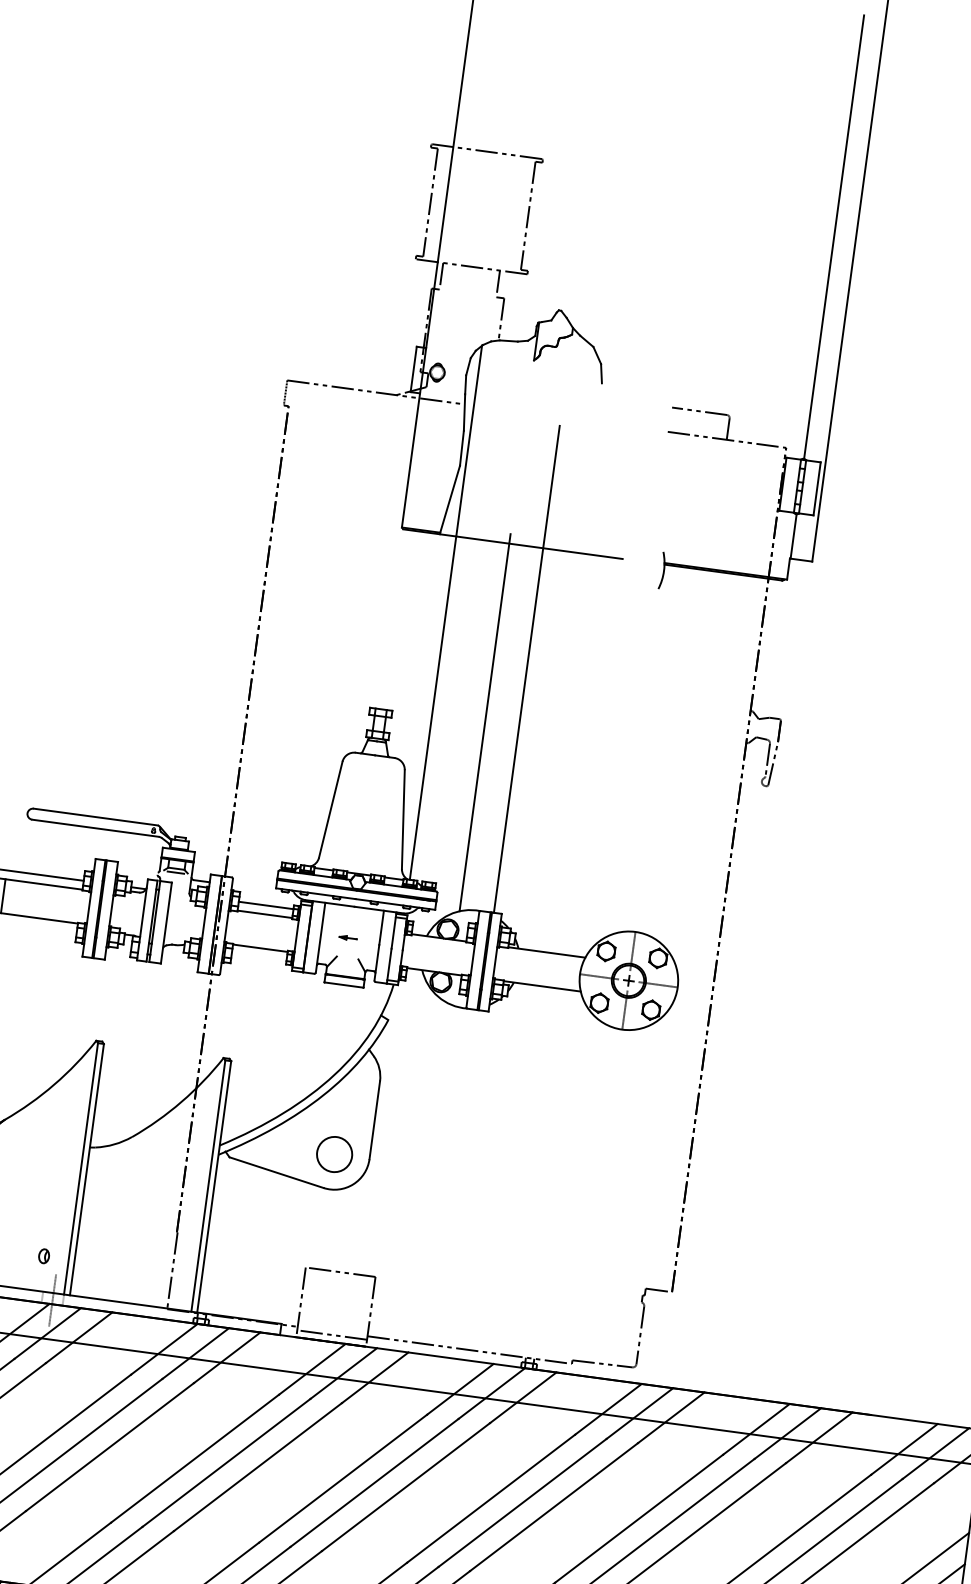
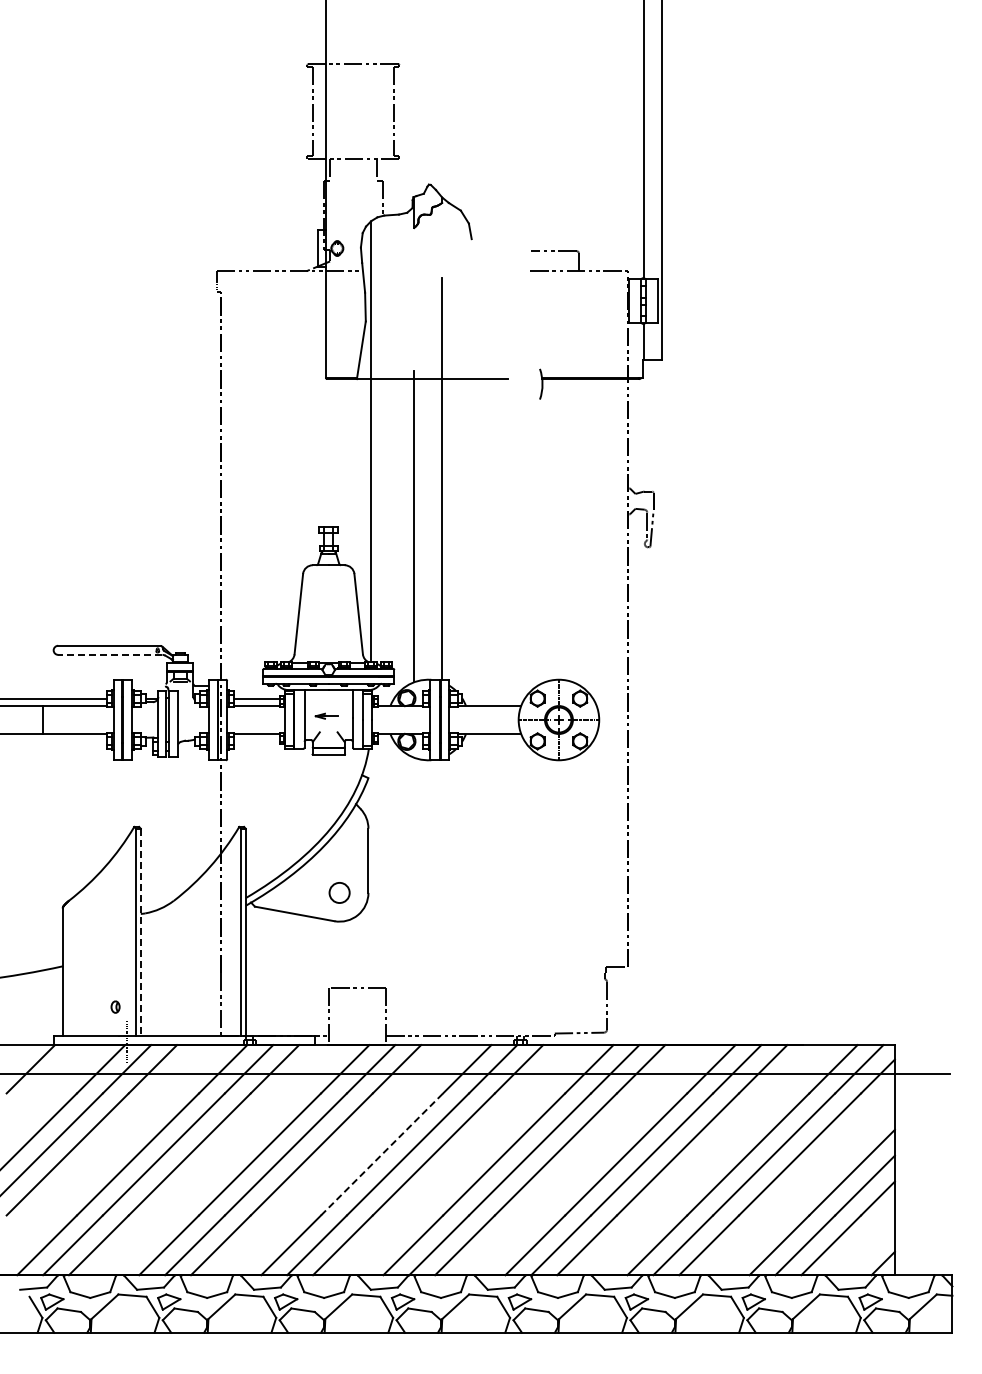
line: (94, 827) -> (109, 654), solid -> dashed
part: (347, 937) -> (326, 715), size x1.6
circle: (334, 1154) -> (339, 892), size x0.7
line: (86, 1169) -> (140, 932), solid -> dashed
line: (332, 1335) -> (357, 1039), removed
line: (343, 1478) -> (382, 1154), solid -> dashed

